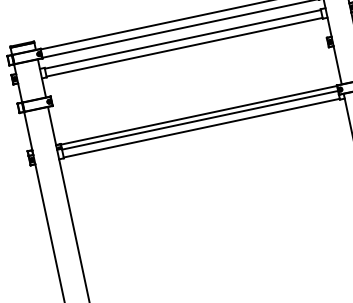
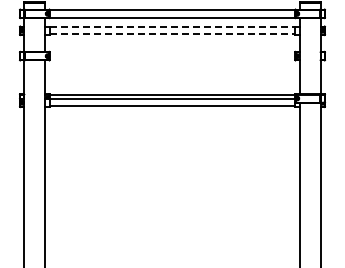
line: (182, 39) -> (172, 27), solid -> dashed
line: (184, 47) -> (172, 34), solid -> dashed

